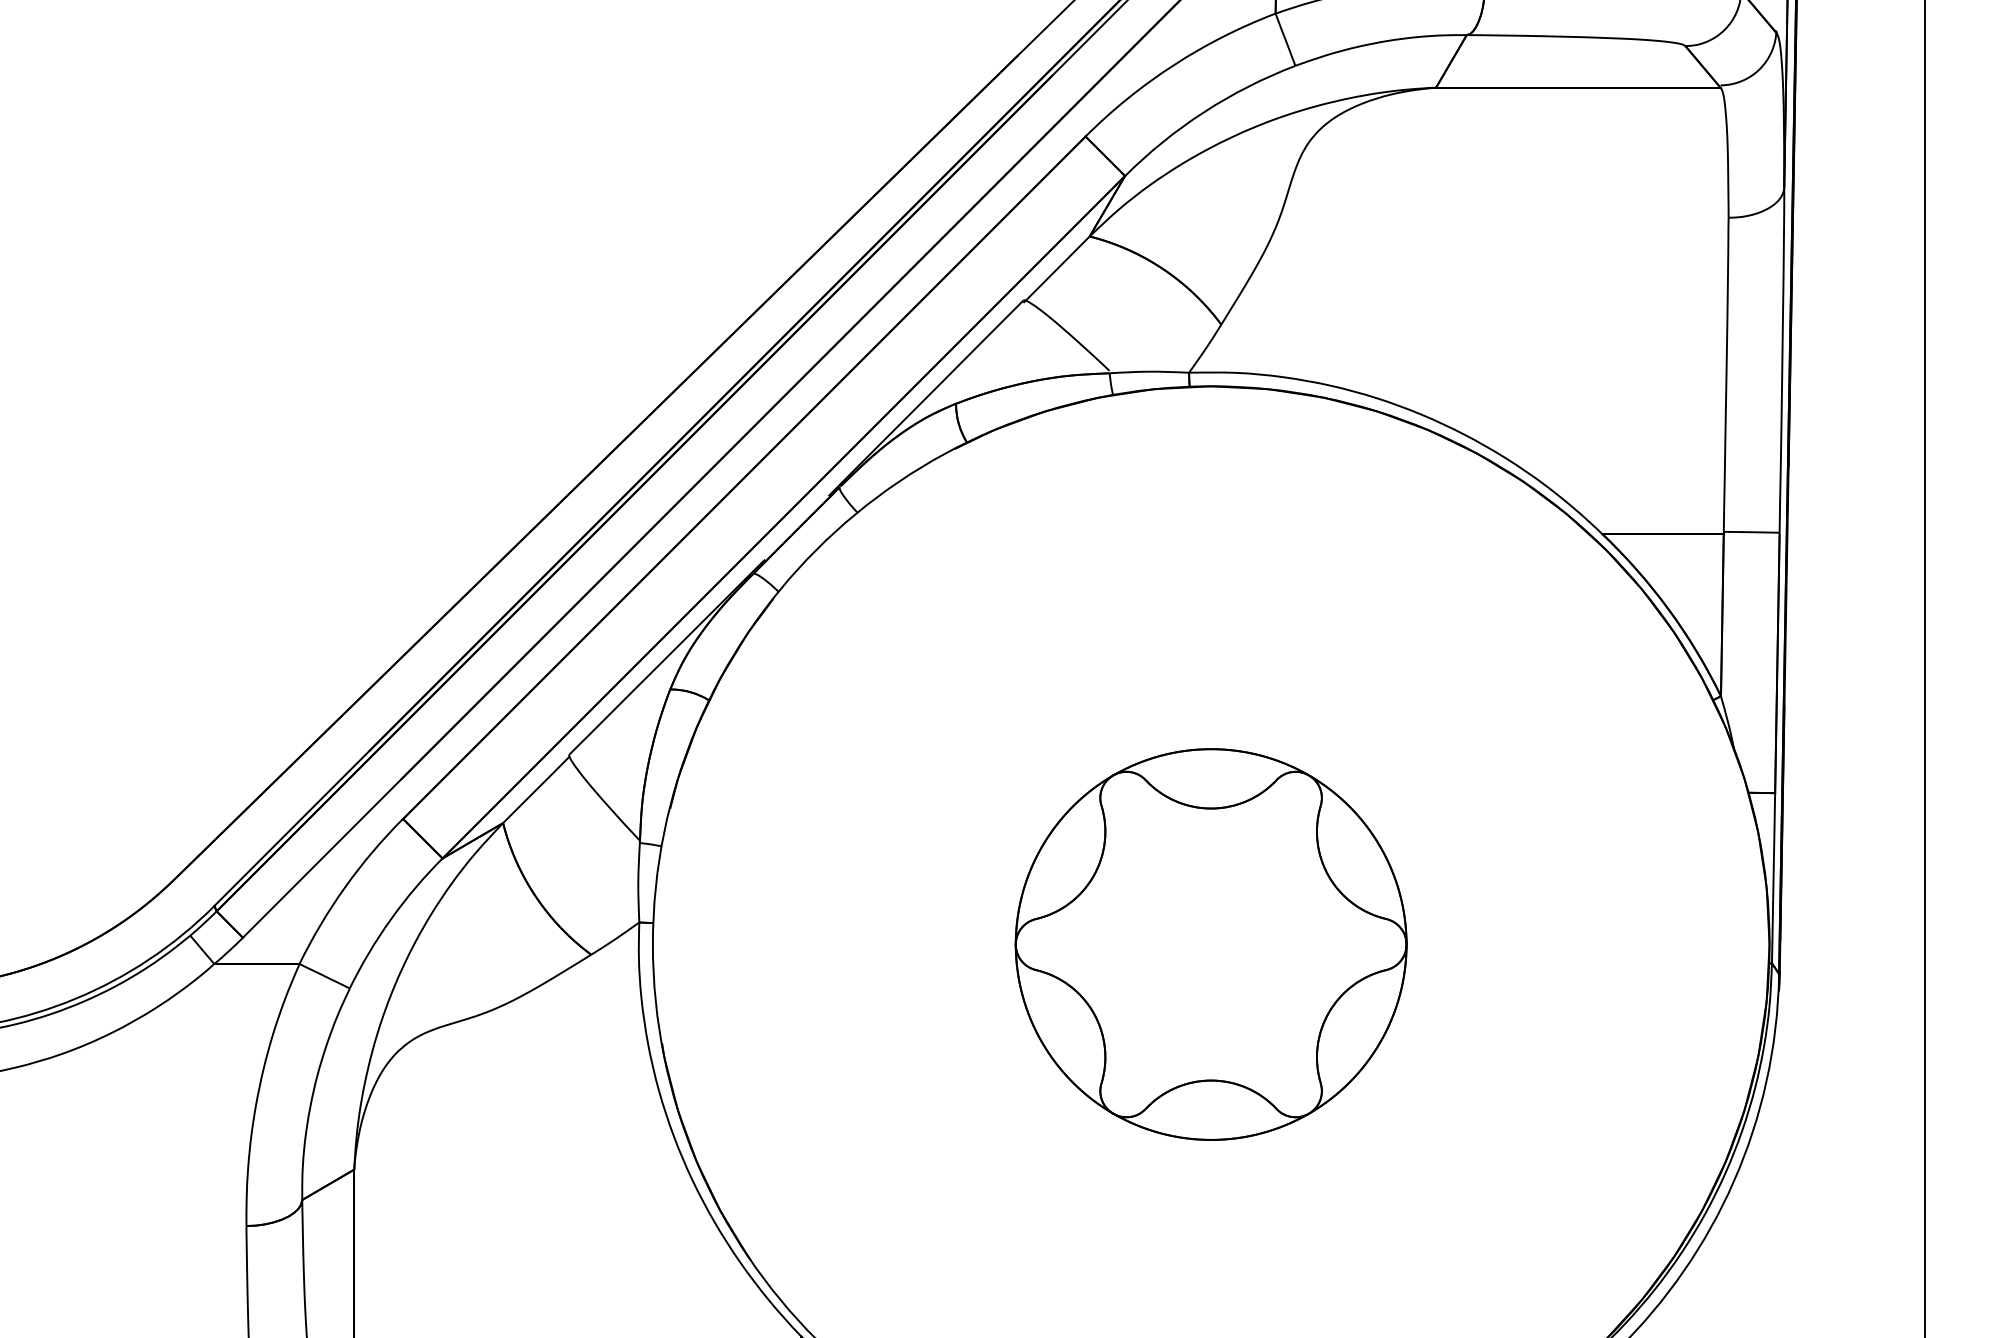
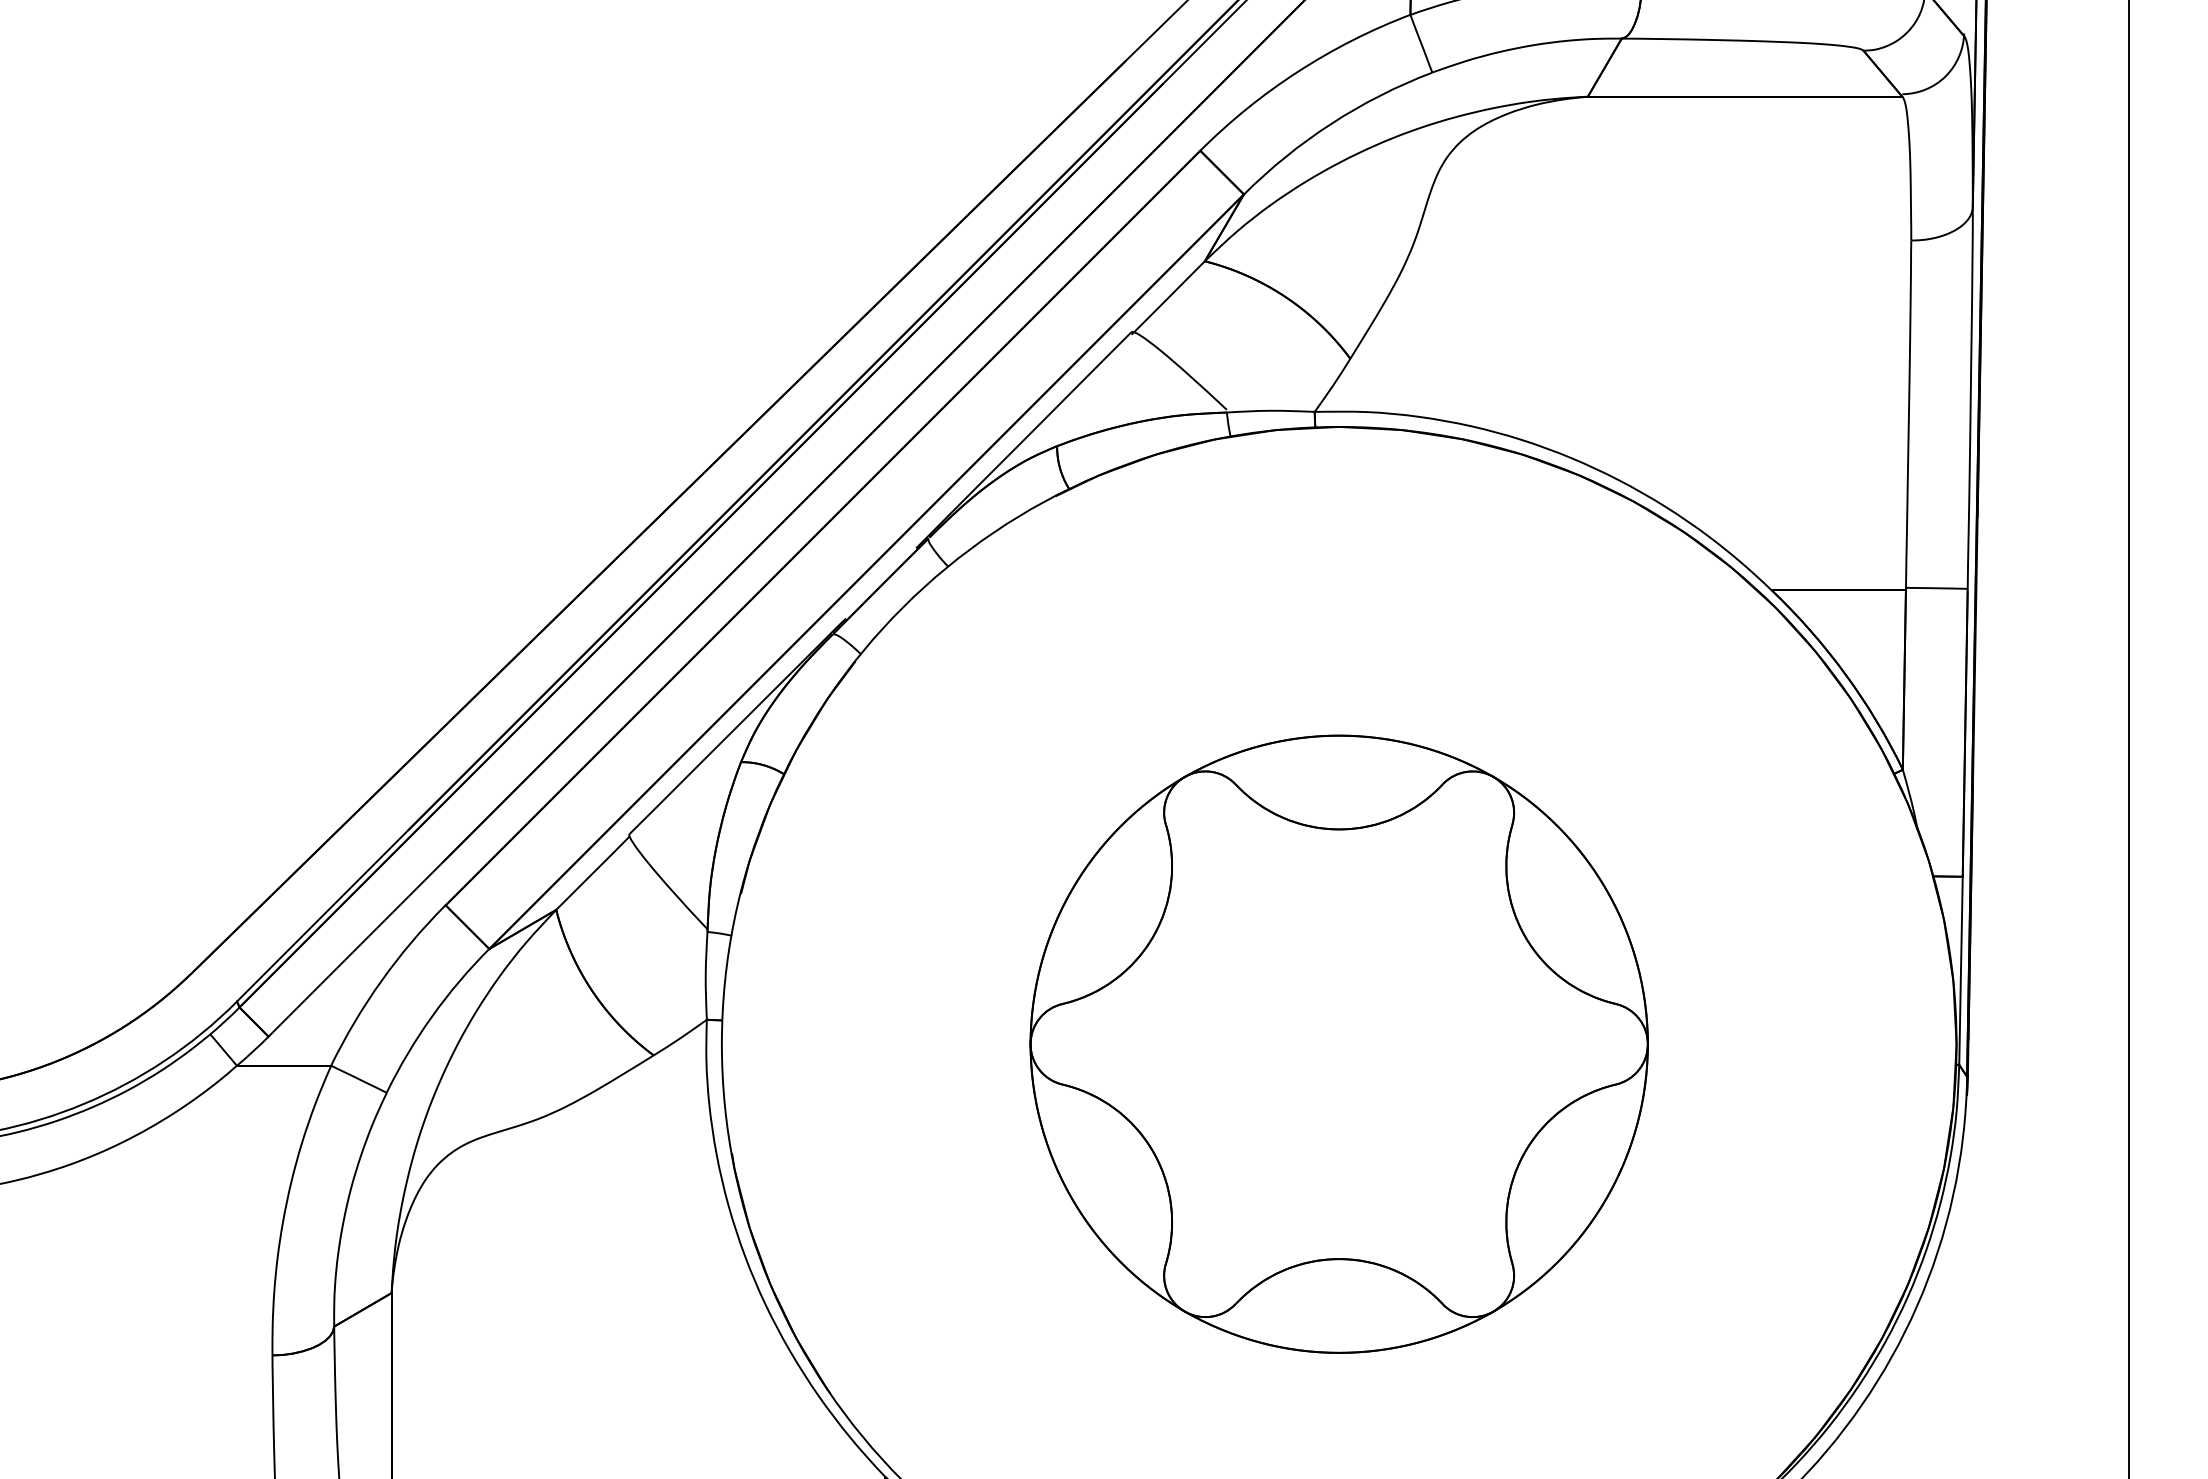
part: (1210, 943) -> (1338, 1043), size x1.43

